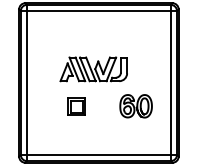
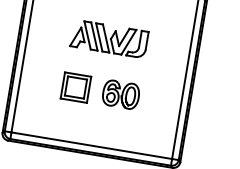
part: (93, 69) -> (108, 39), moved
part: (76, 106) -> (75, 87), size x1.43
part: (135, 106) -> (120, 94), moved

